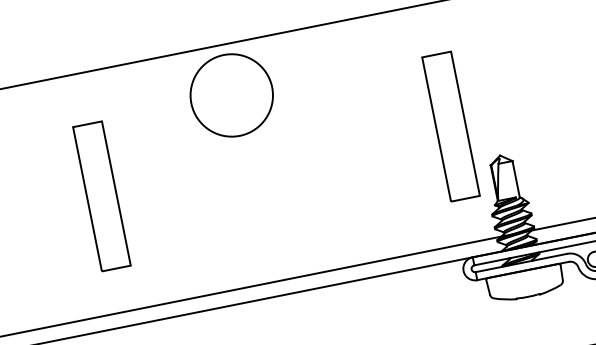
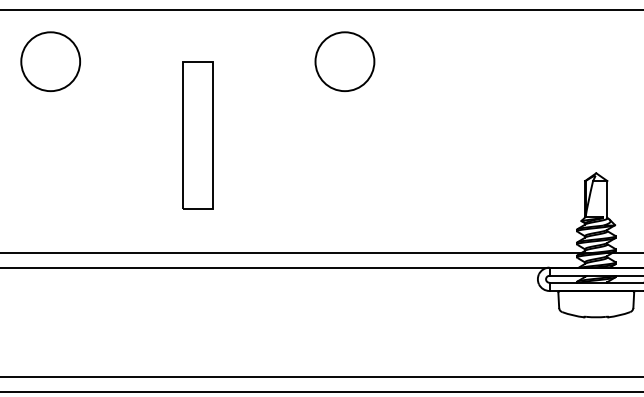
circle: (231, 95) -> (344, 61), size x0.71
part: (450, 126) -> (553, 135), removed

